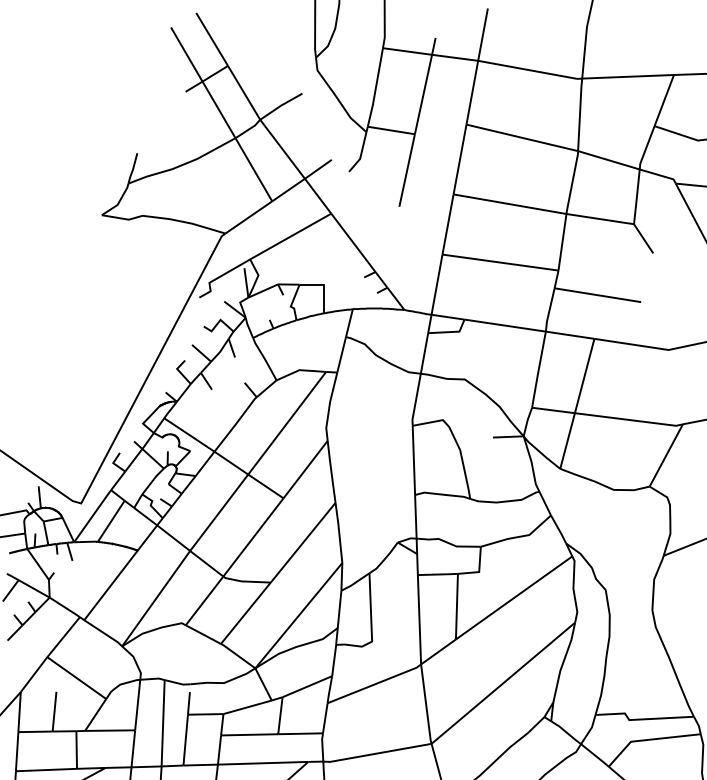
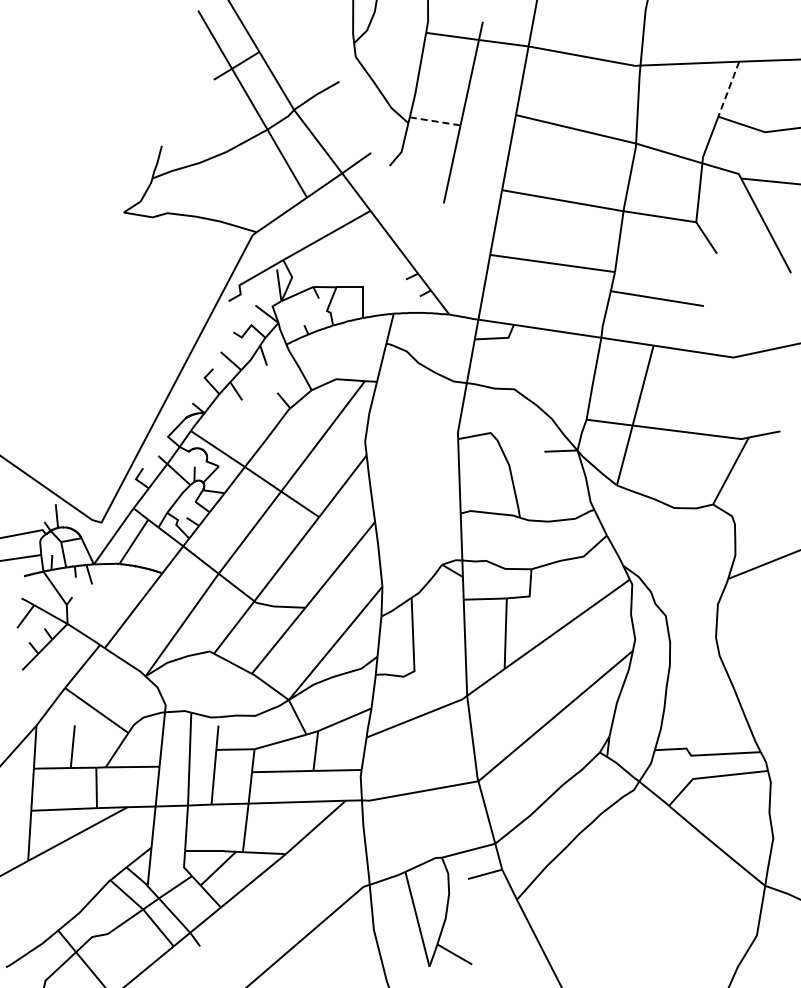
line: (663, 100) -> (728, 89), solid -> dashed
line: (391, 130) -> (435, 121), solid -> dashed

